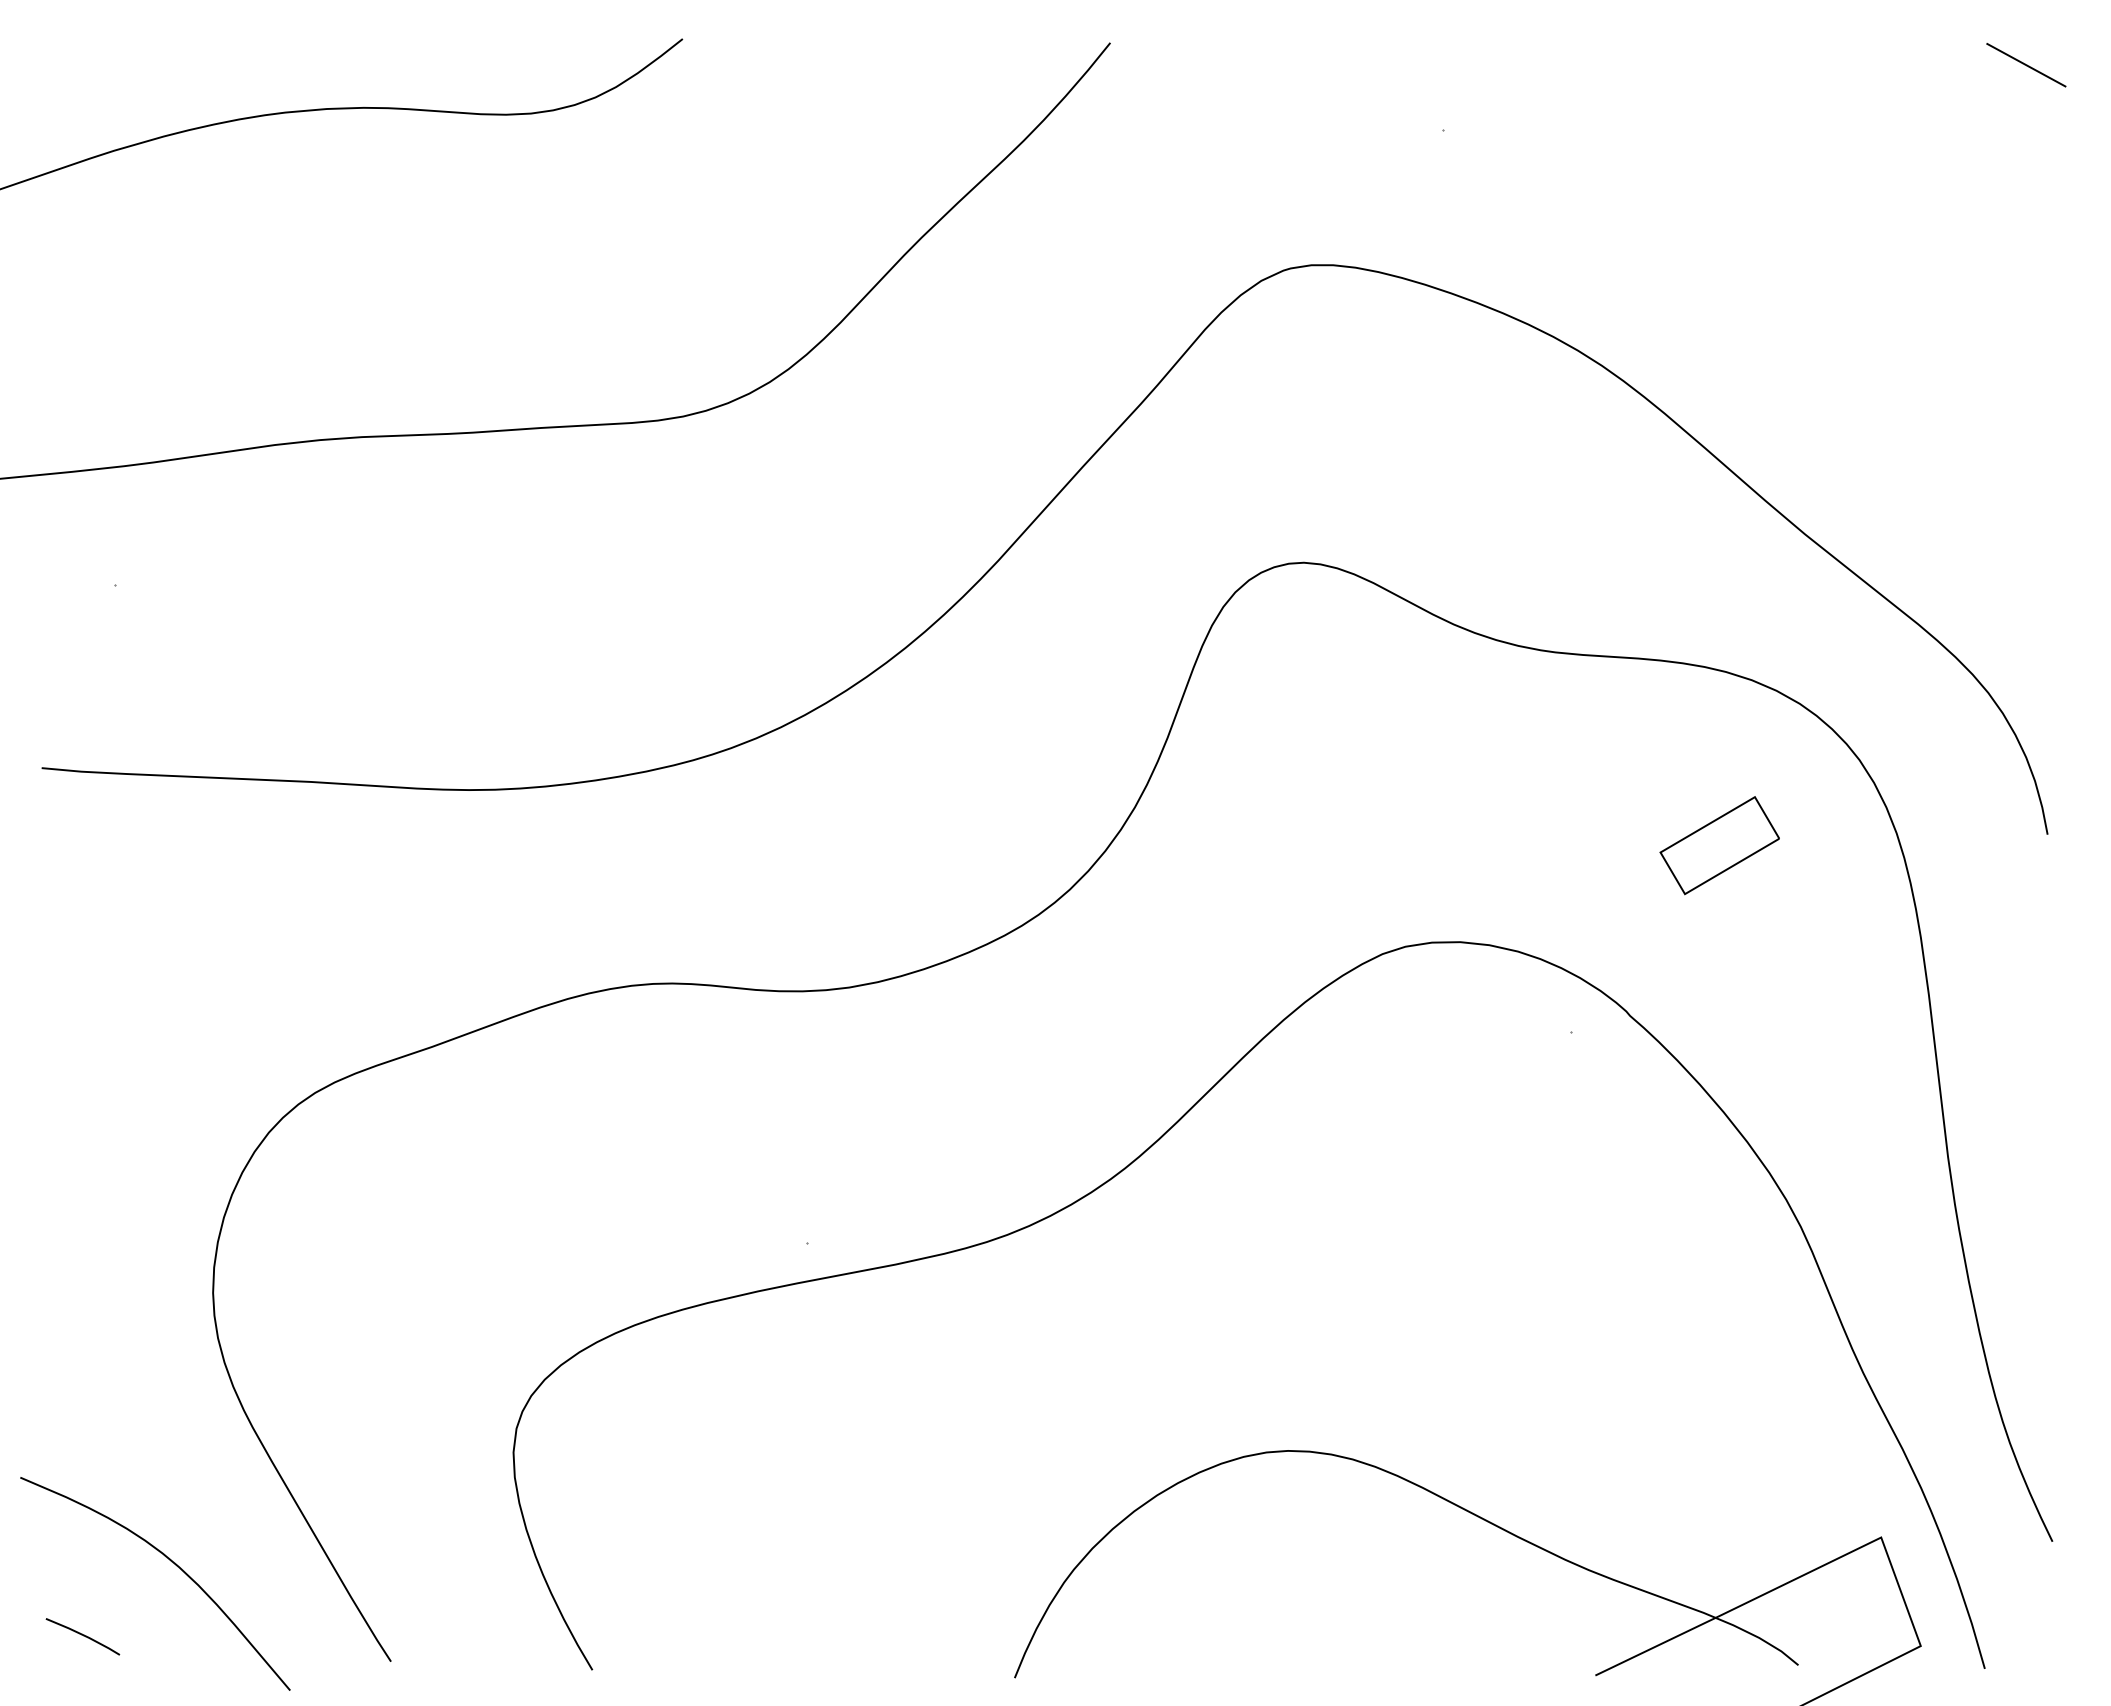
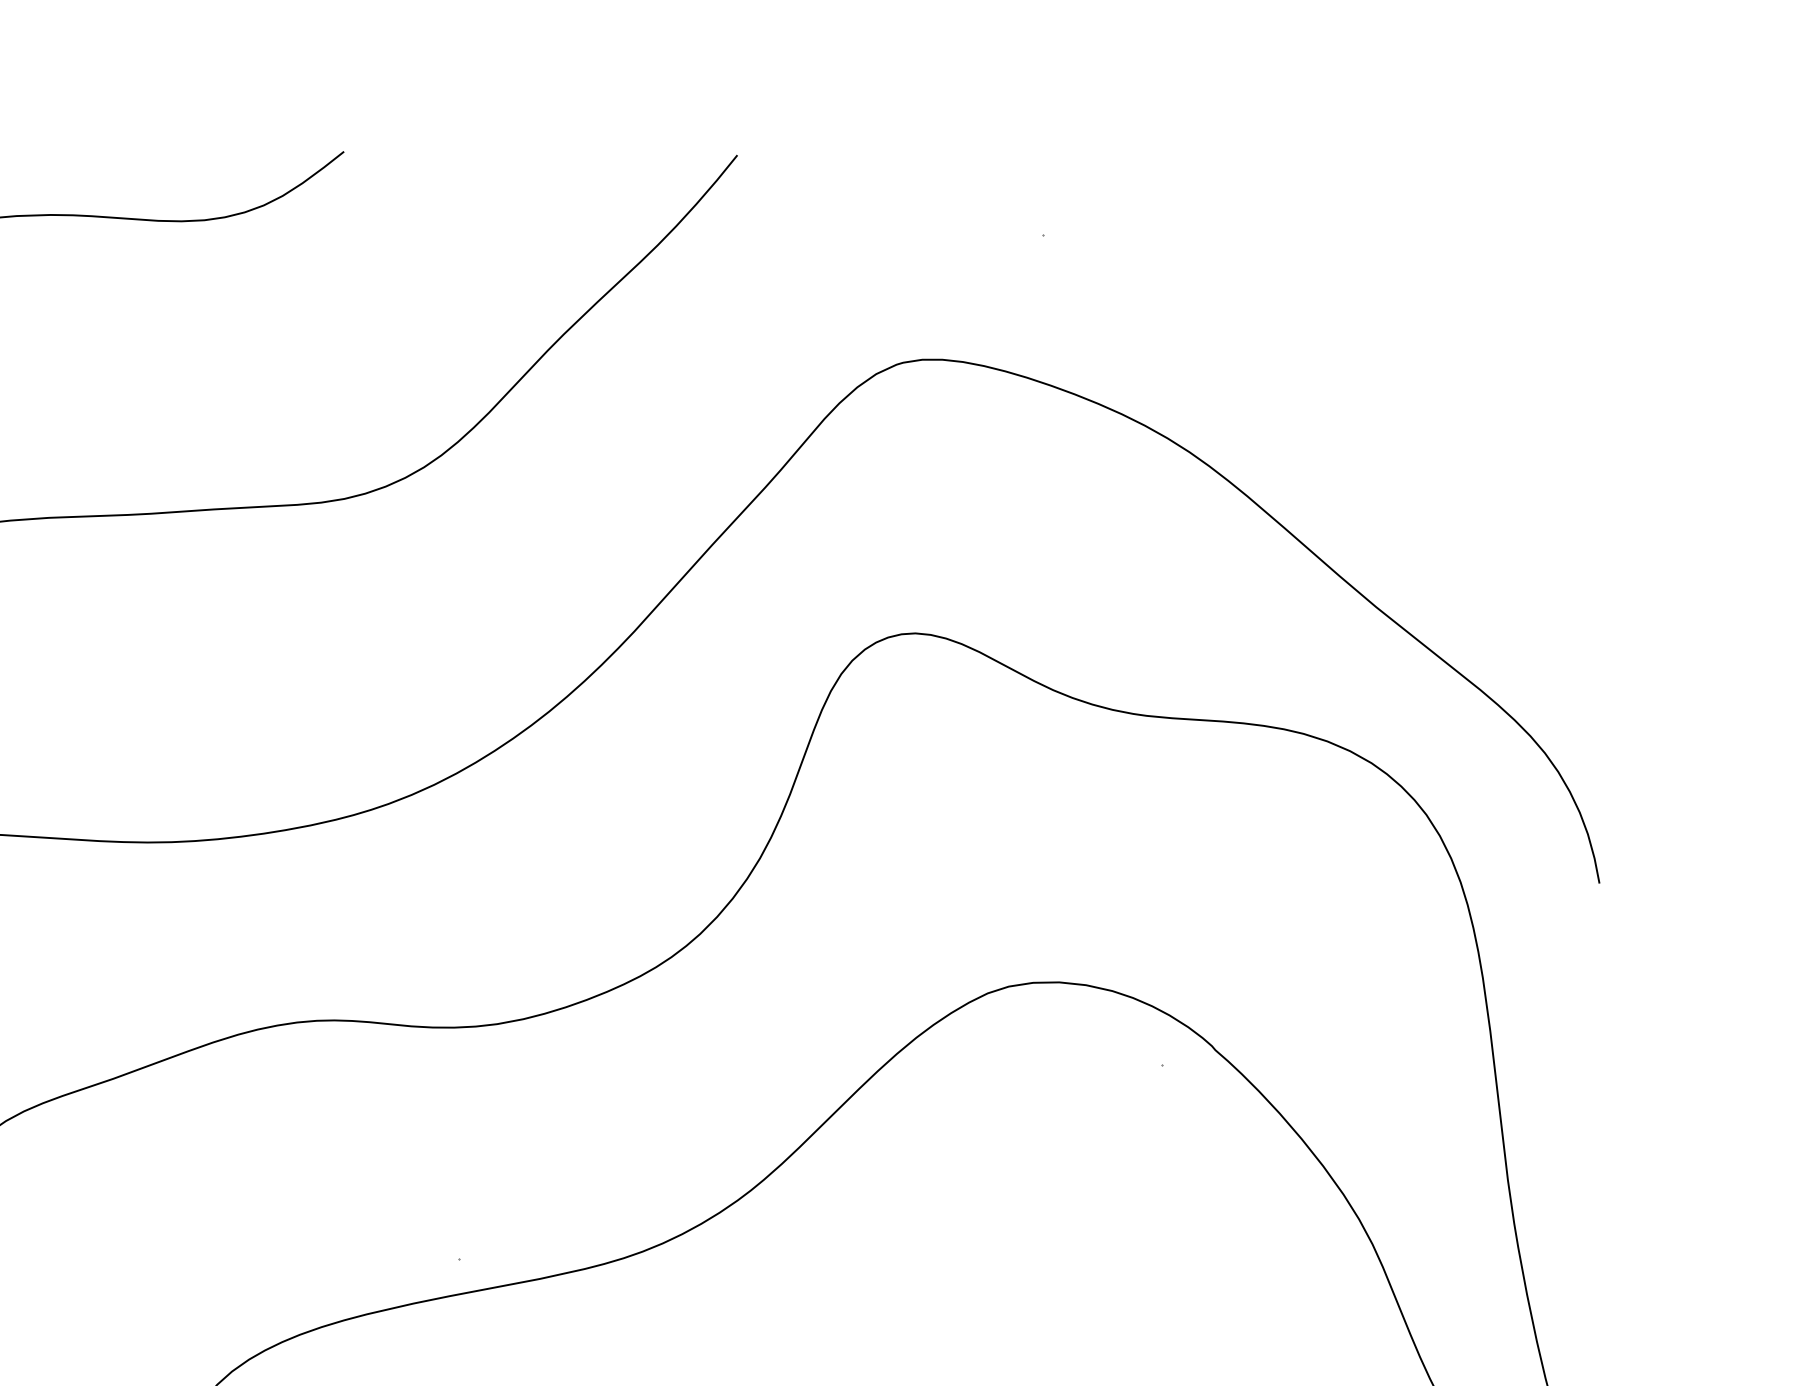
line: (2026, 65) -> (1580, 176), removed
part: (1719, 845) -> (1297, 893), removed

